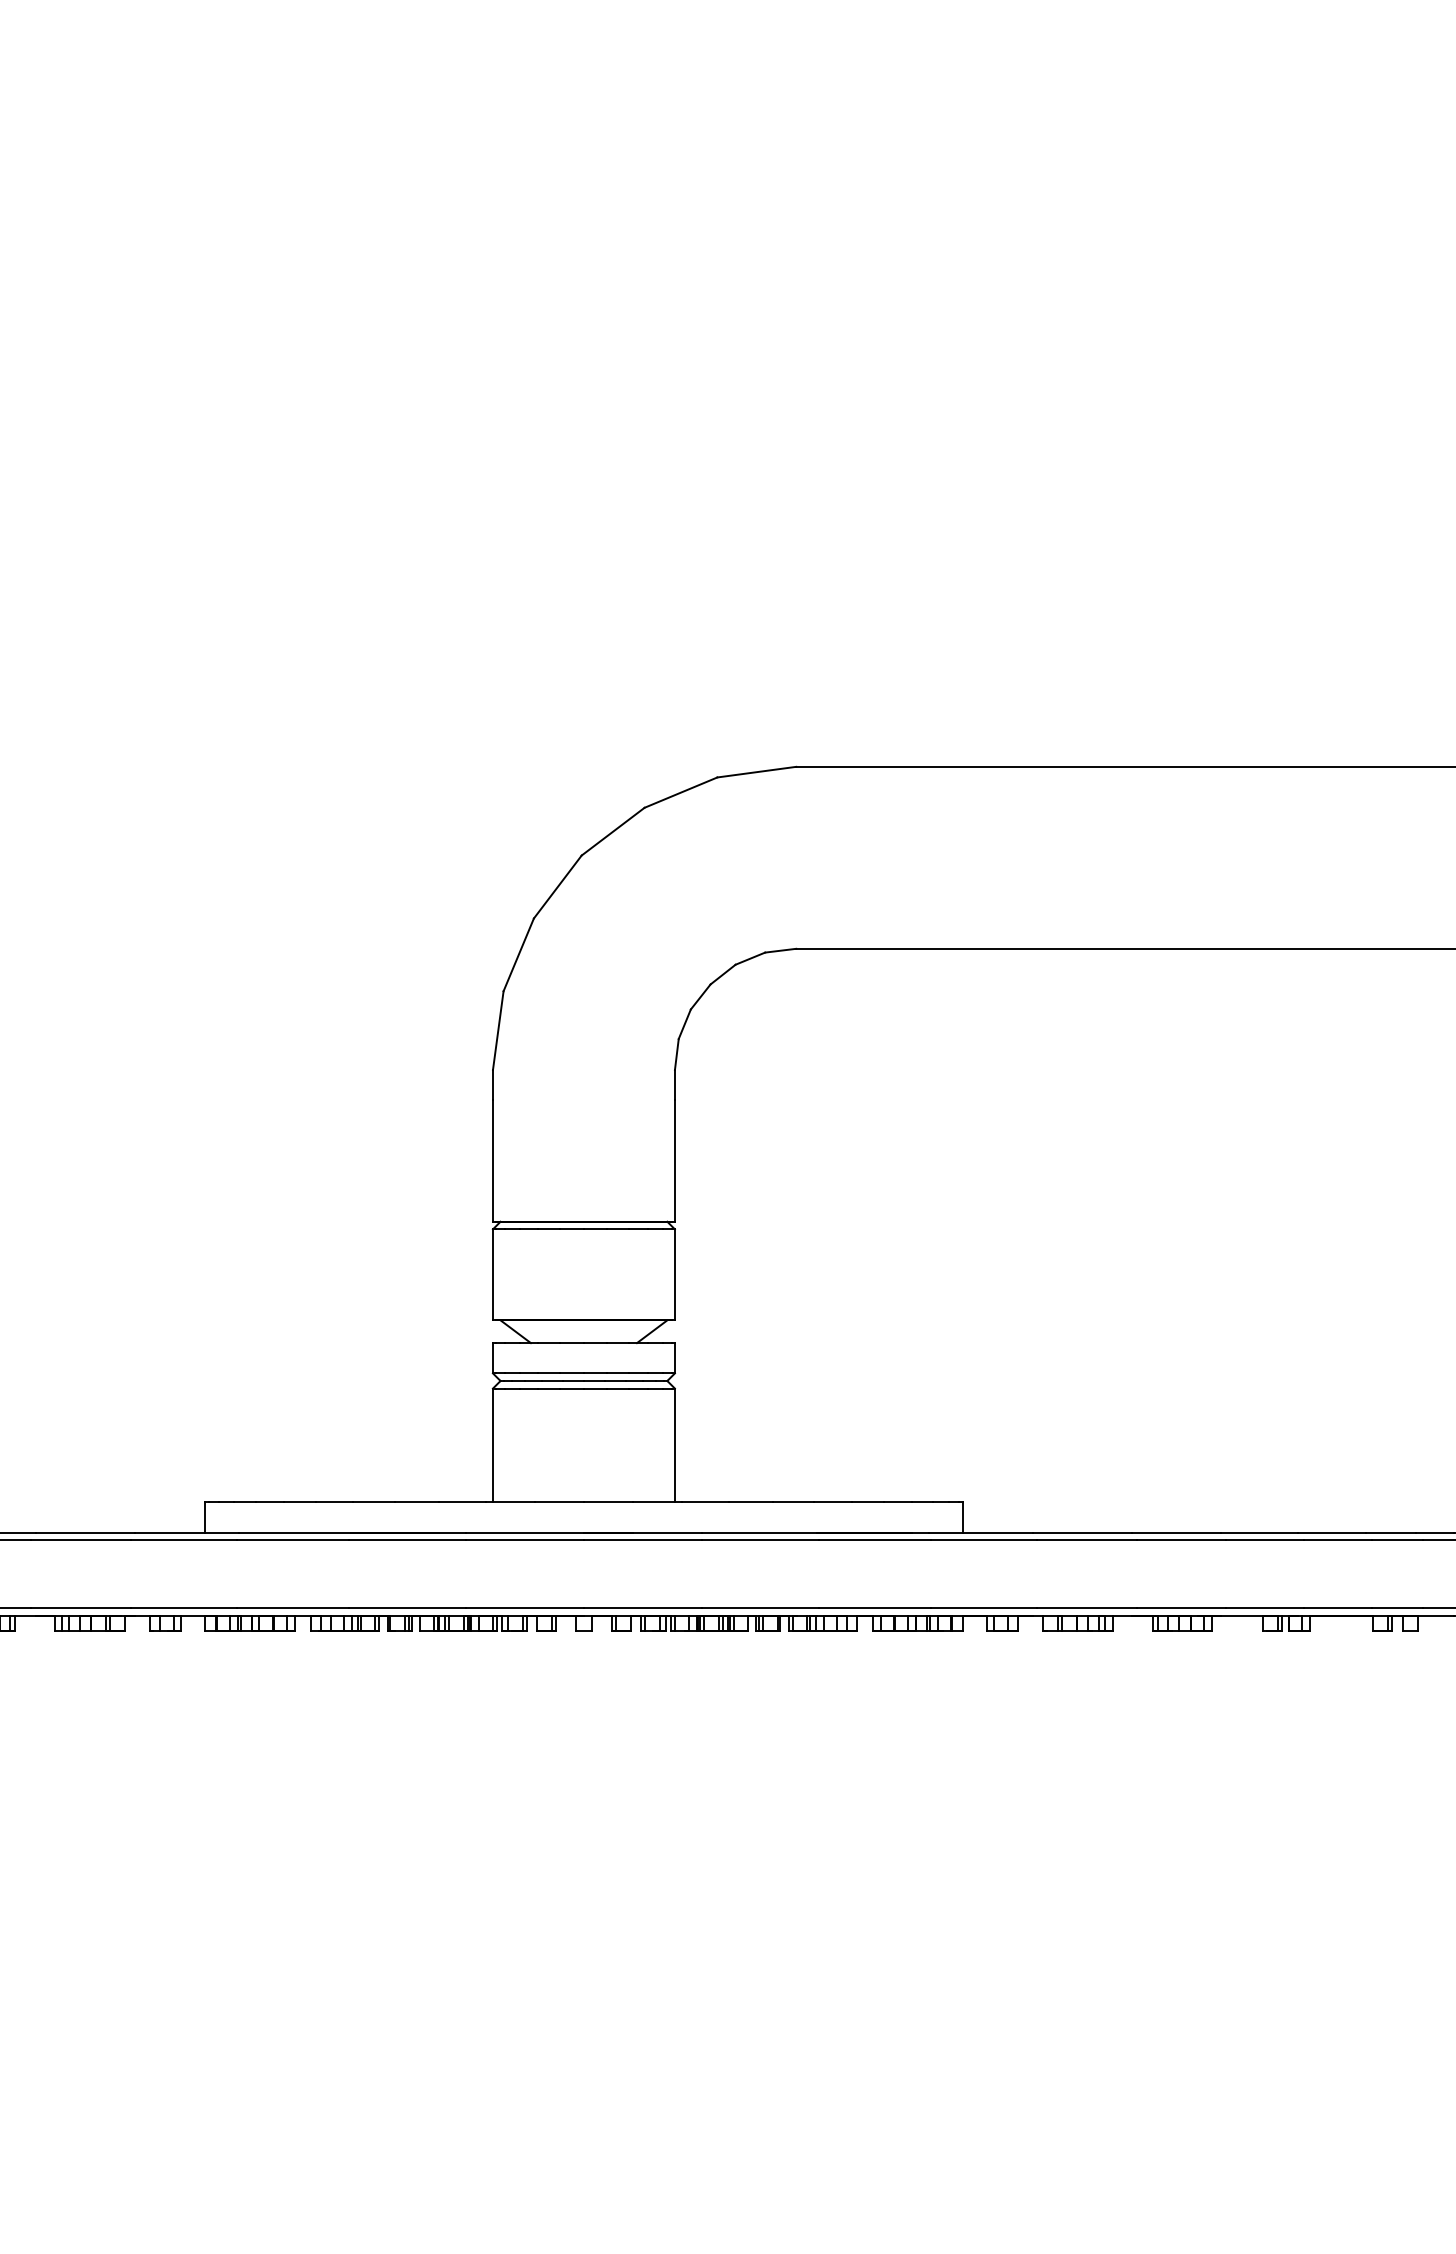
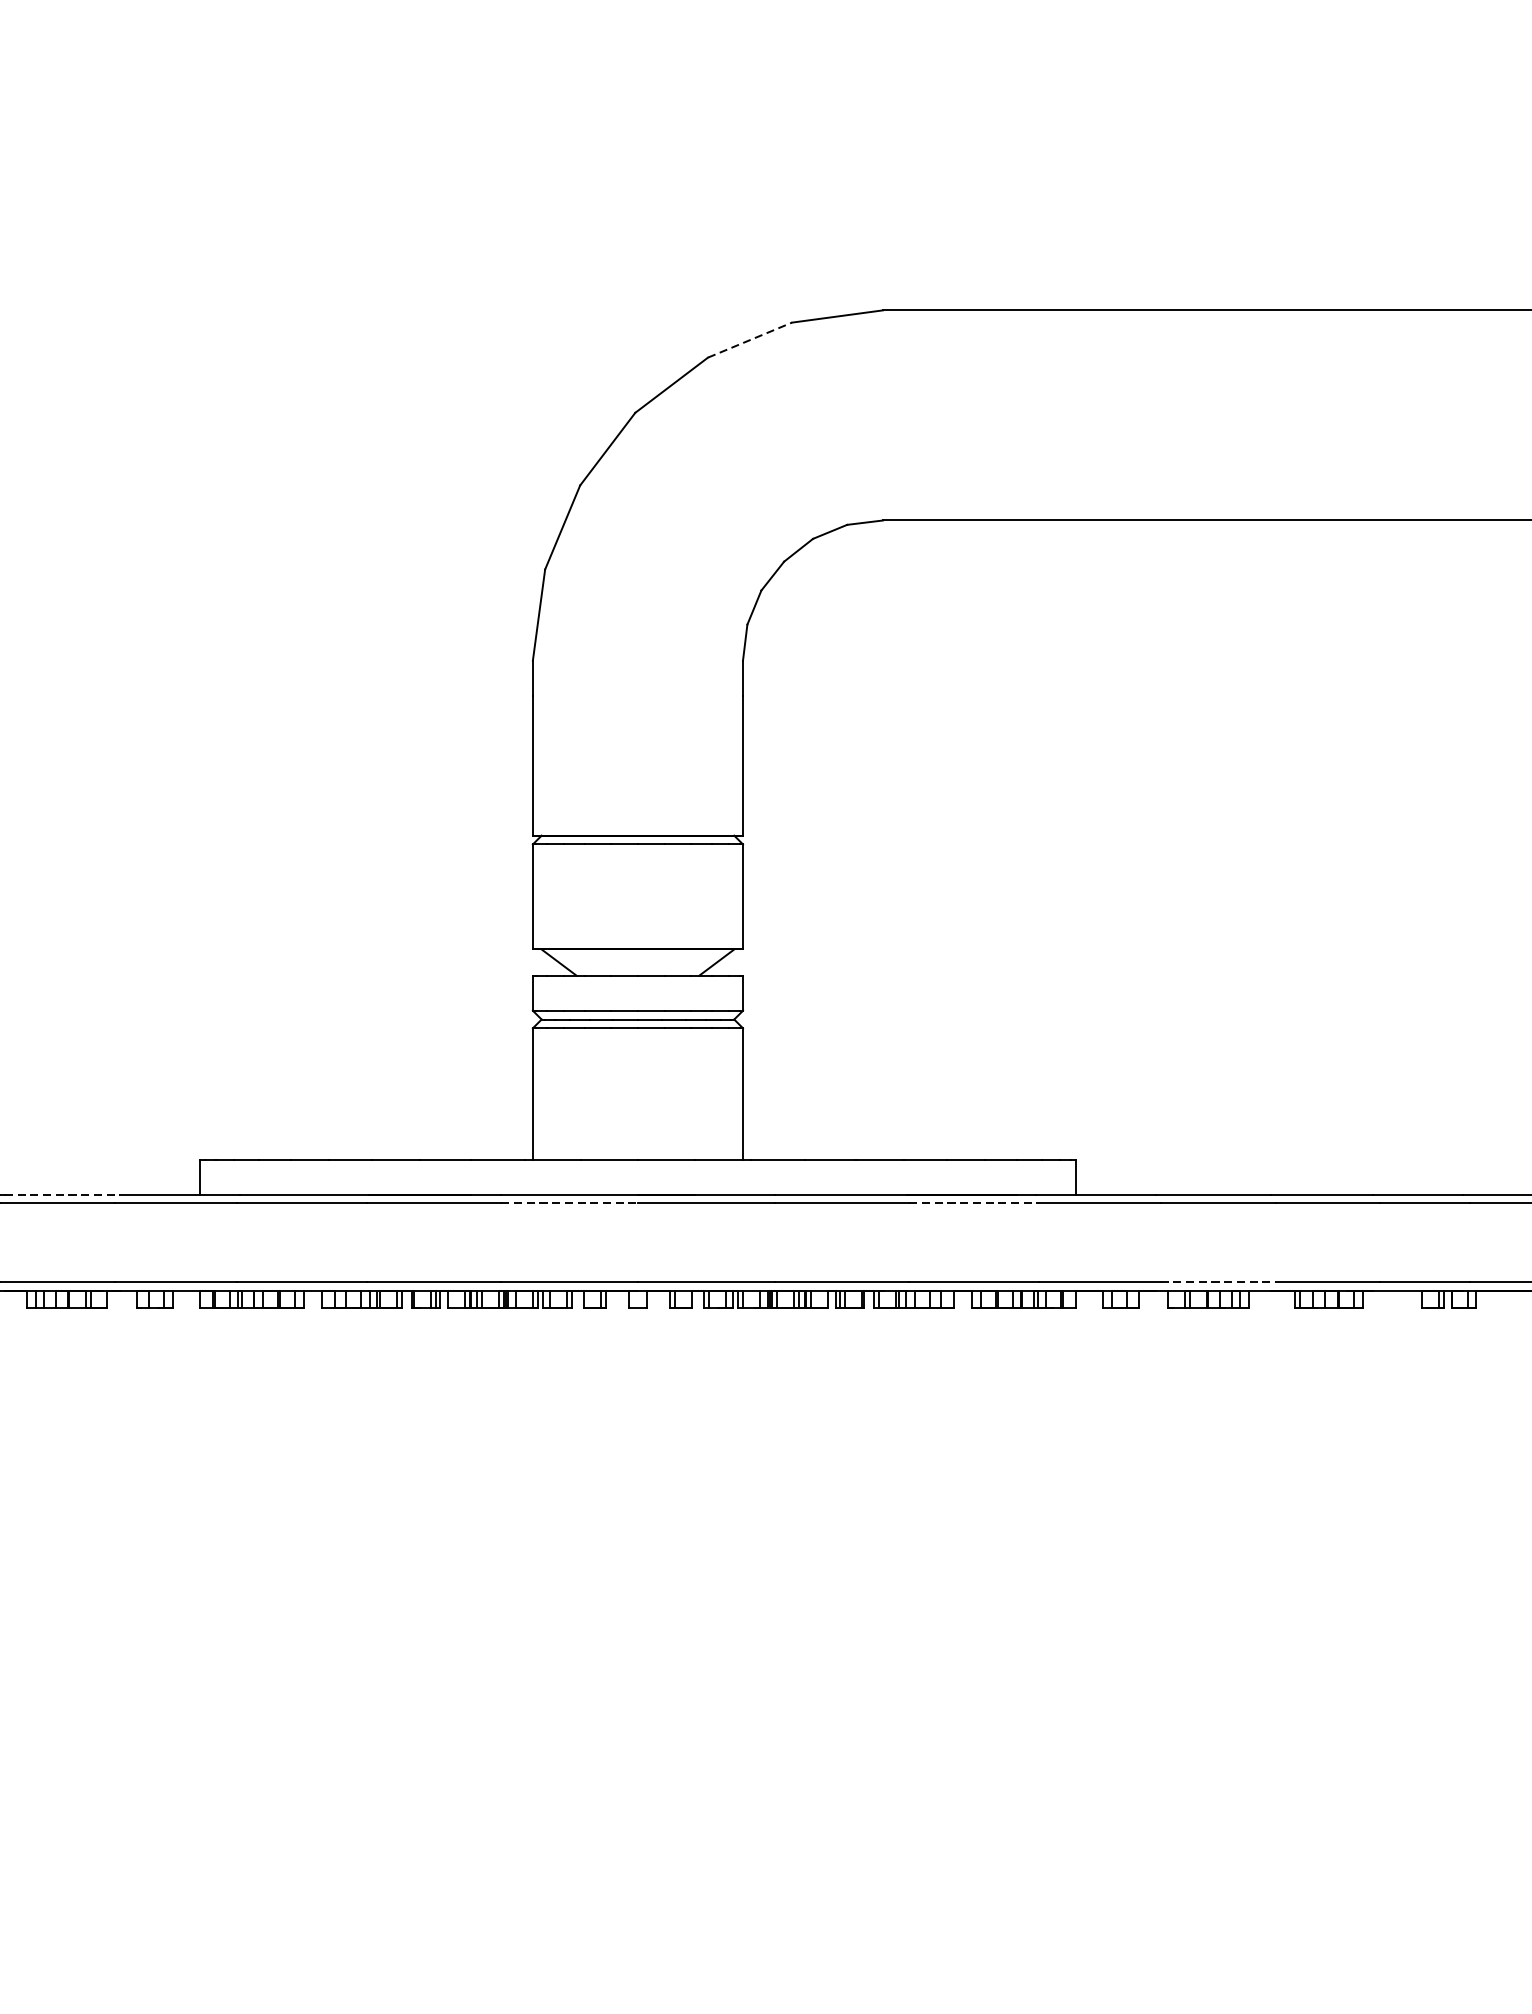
line: (681, 792) -> (750, 339), solid -> dashed
line: (85, 1532) -> (62, 1194), solid -> dashed
line: (525, 1540) -> (570, 1203), solid -> dashed
line: (875, 1540) -> (974, 1203), solid -> dashed
line: (1087, 1608) -> (1219, 1282), solid -> dashed

